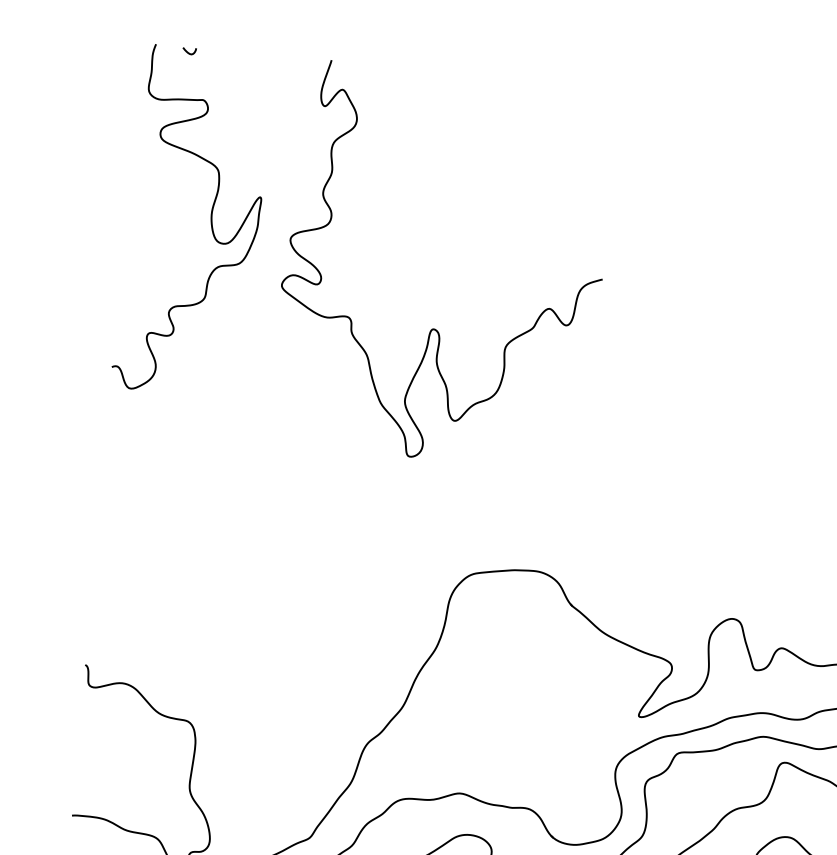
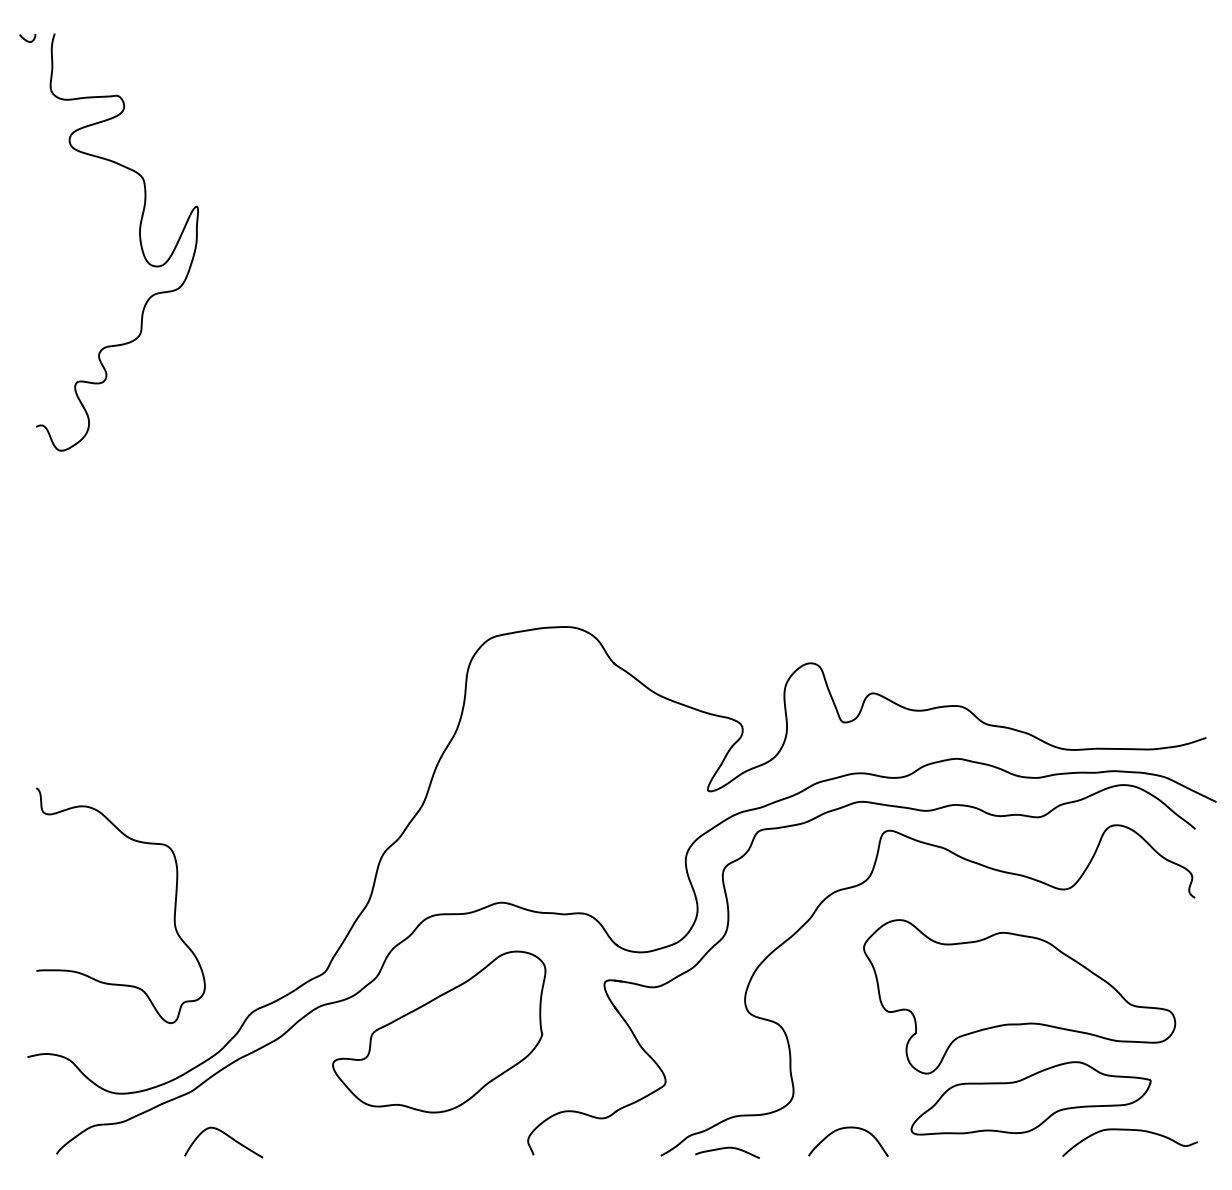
curve: (188, 52) -> (26, 39), moved
curve: (436, 329) -> (422, 346), removed

